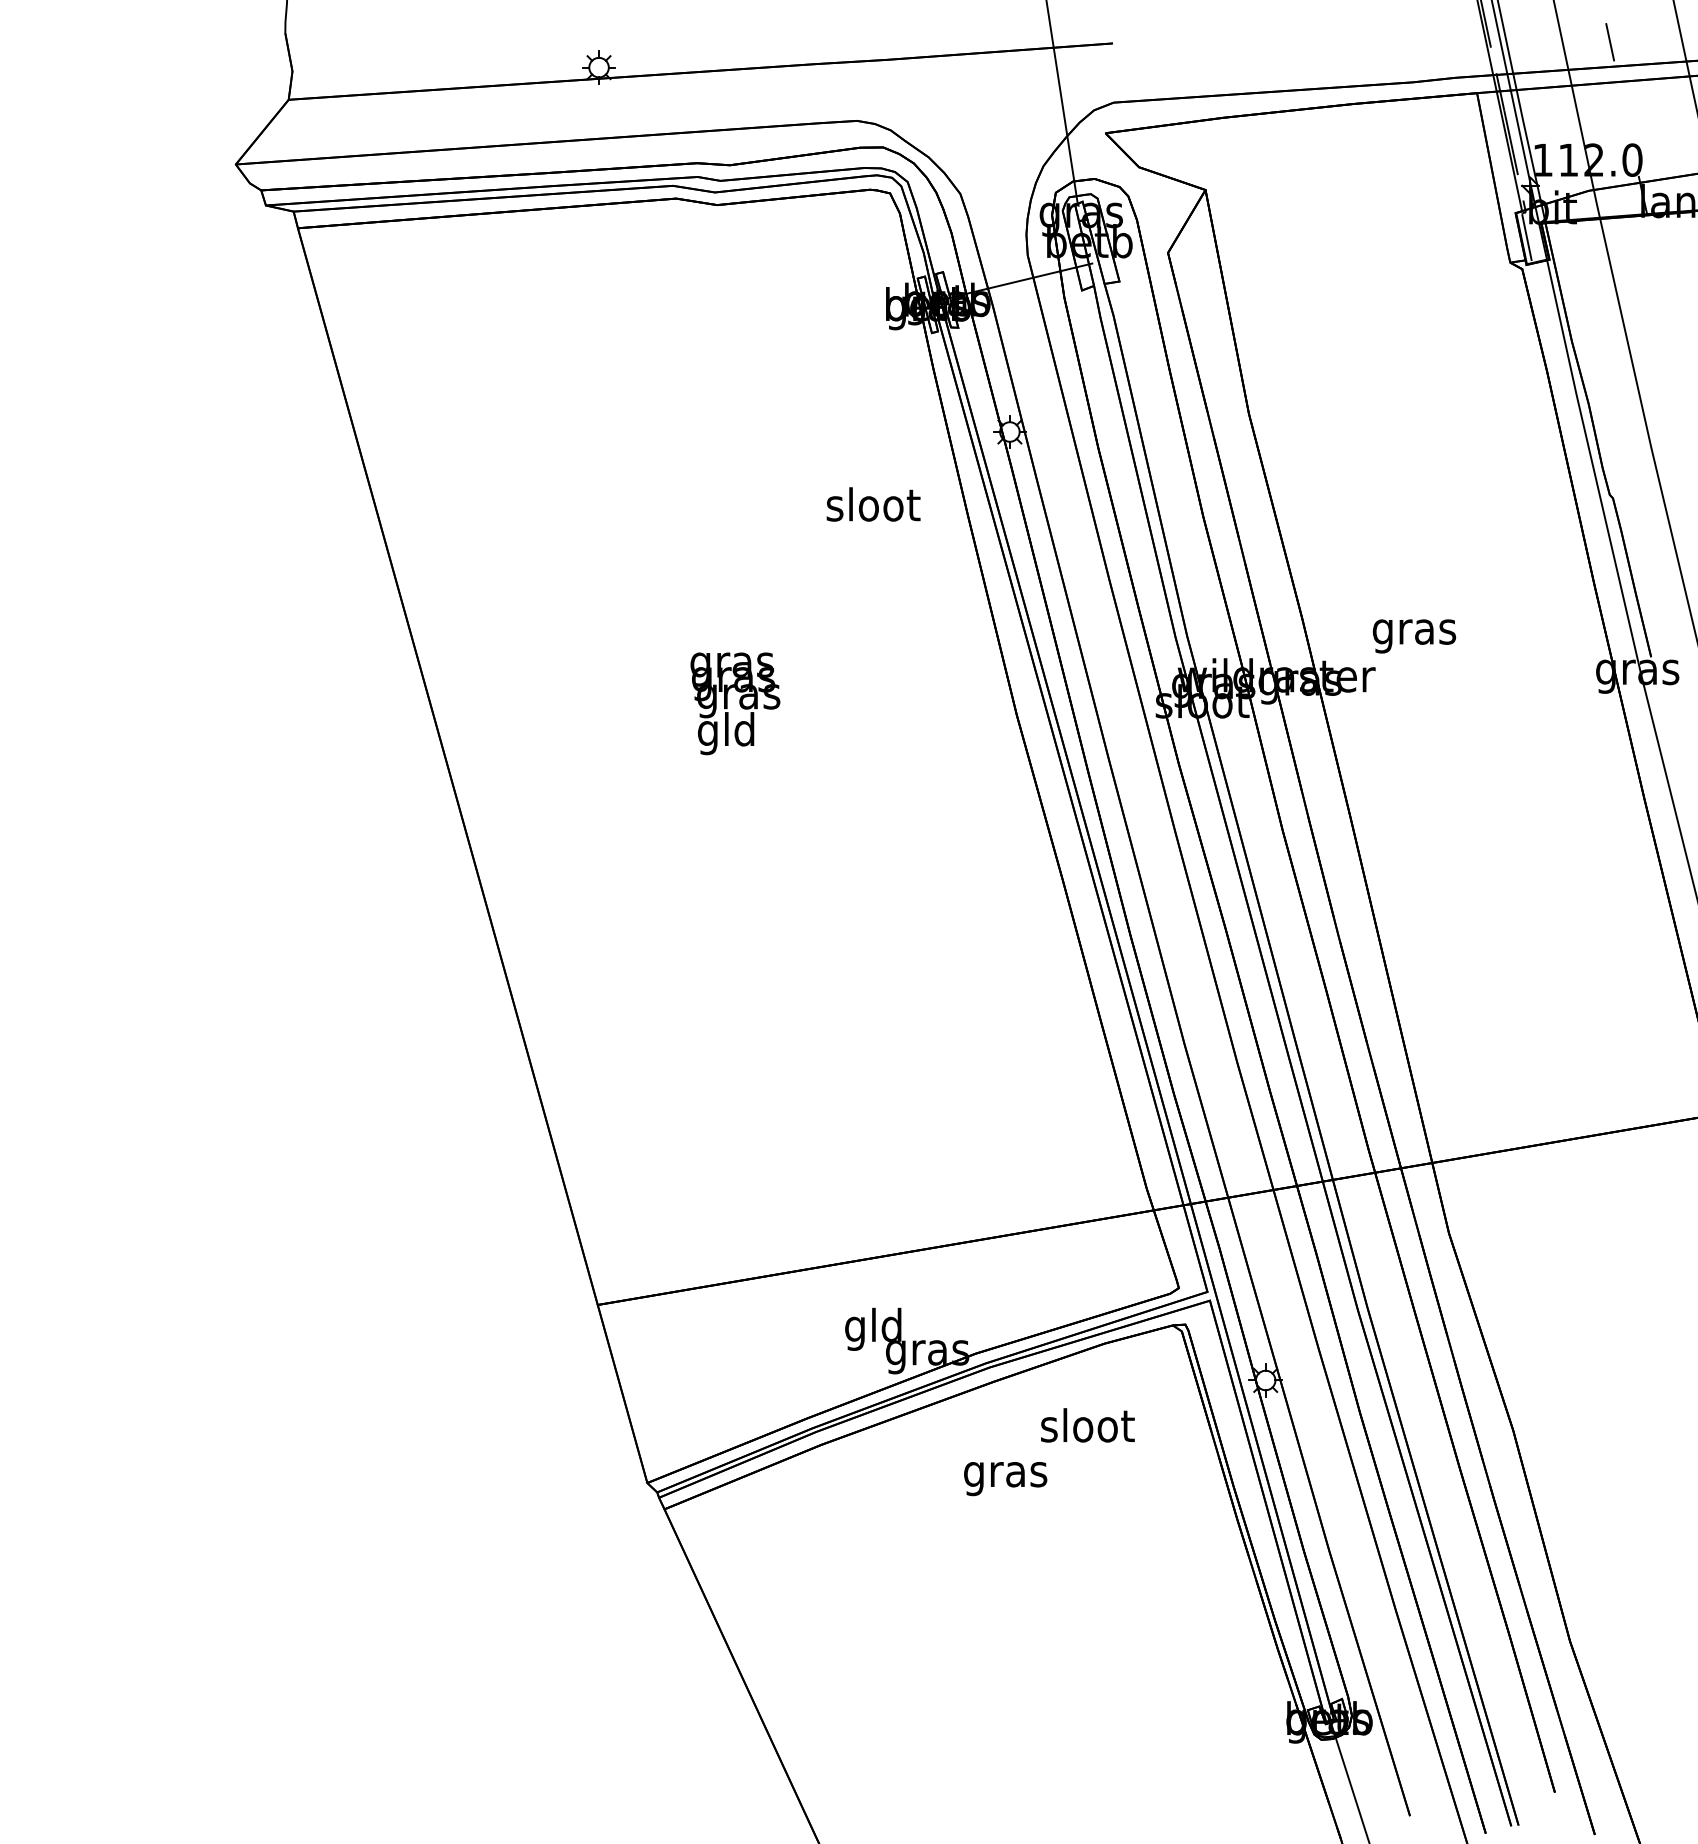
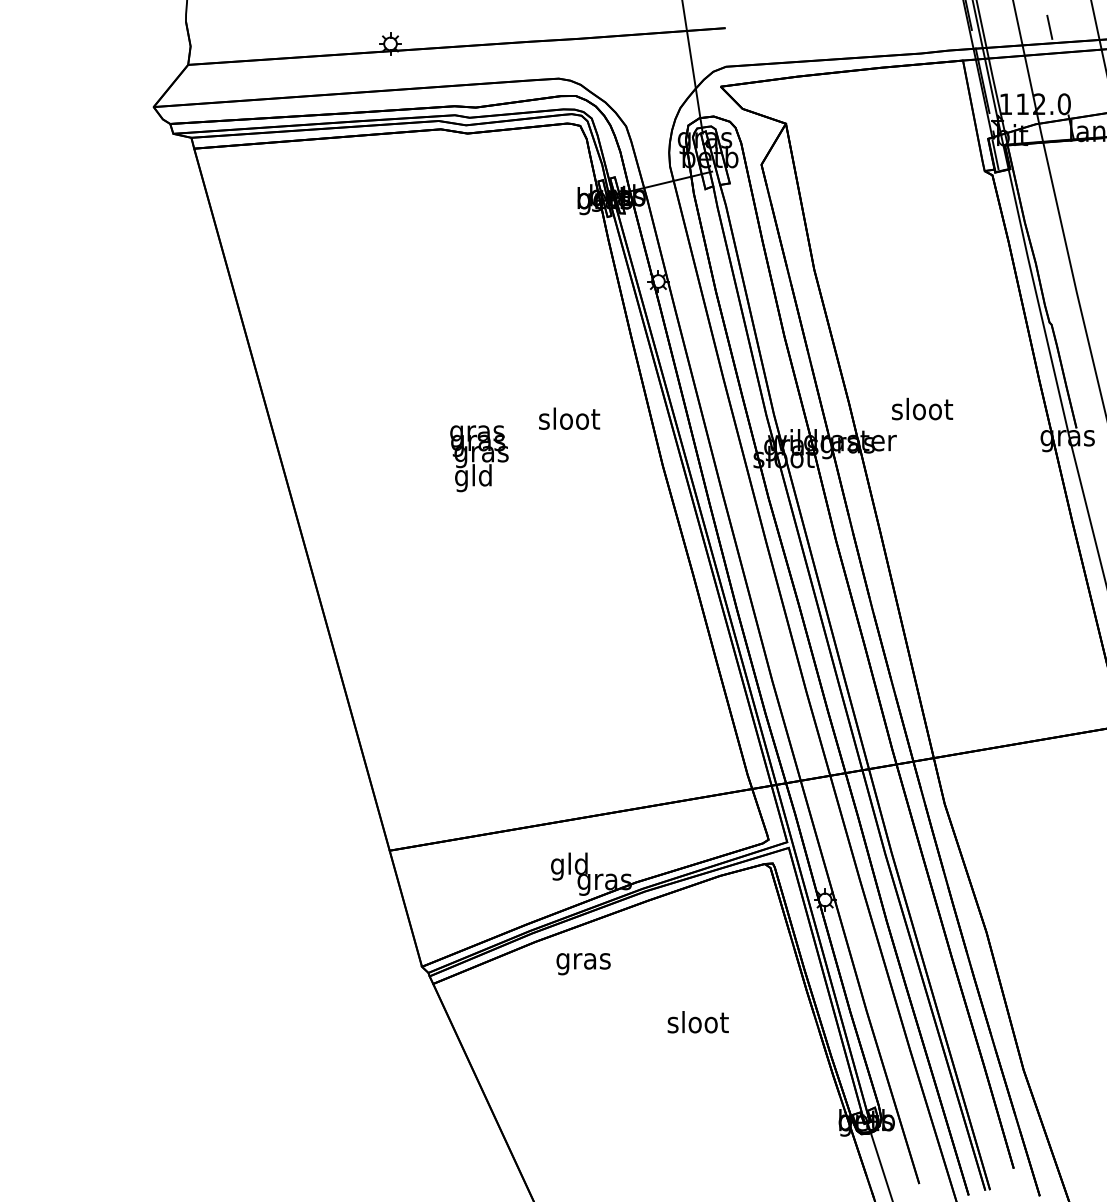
text: (873, 504) -> (569, 418), moved
text: (1414, 631) -> (922, 411), gras -> sloot
text: (1086, 1425) -> (697, 1022), moved
text: (1005, 1479) -> (583, 964), moved

